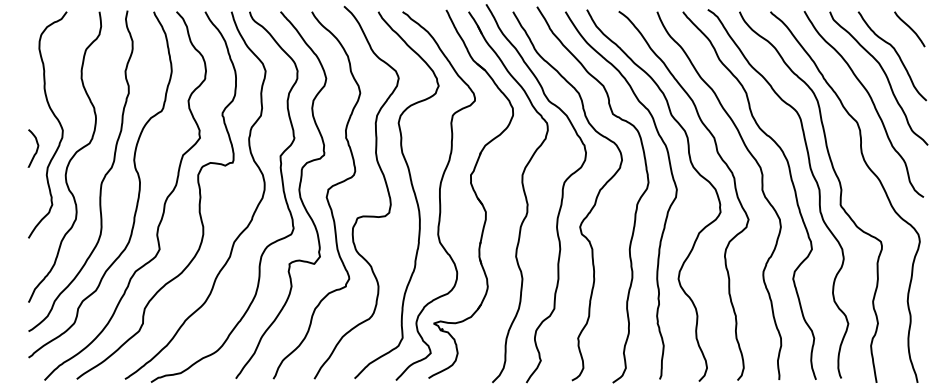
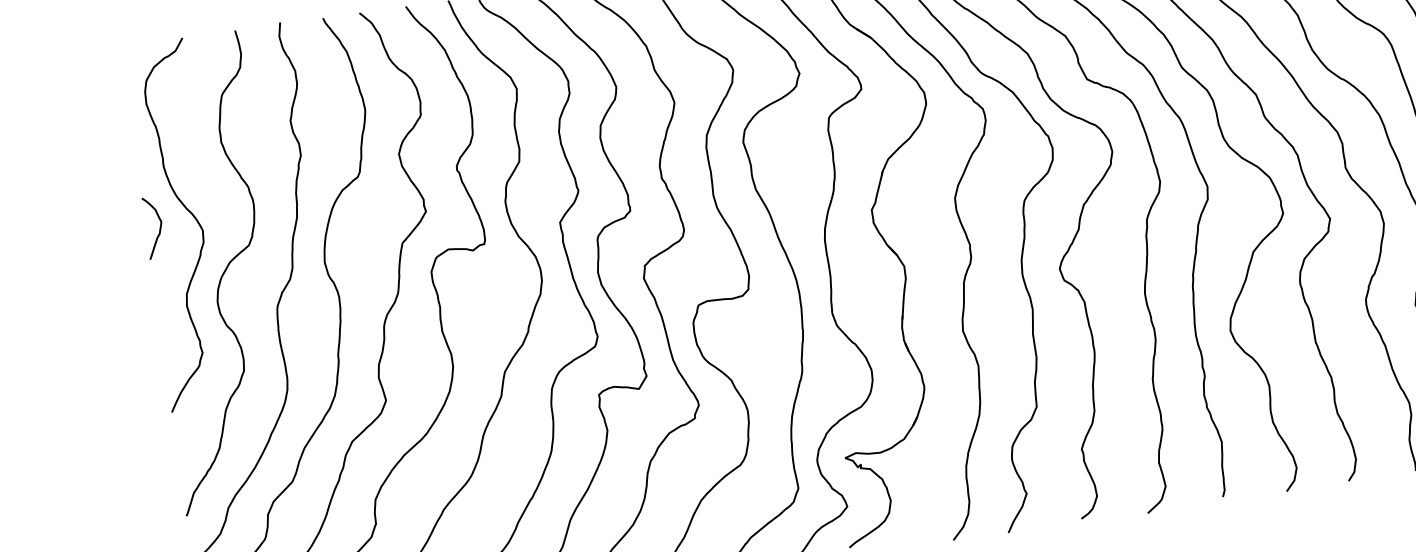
curve: (36, 148) -> (158, 226), moved

